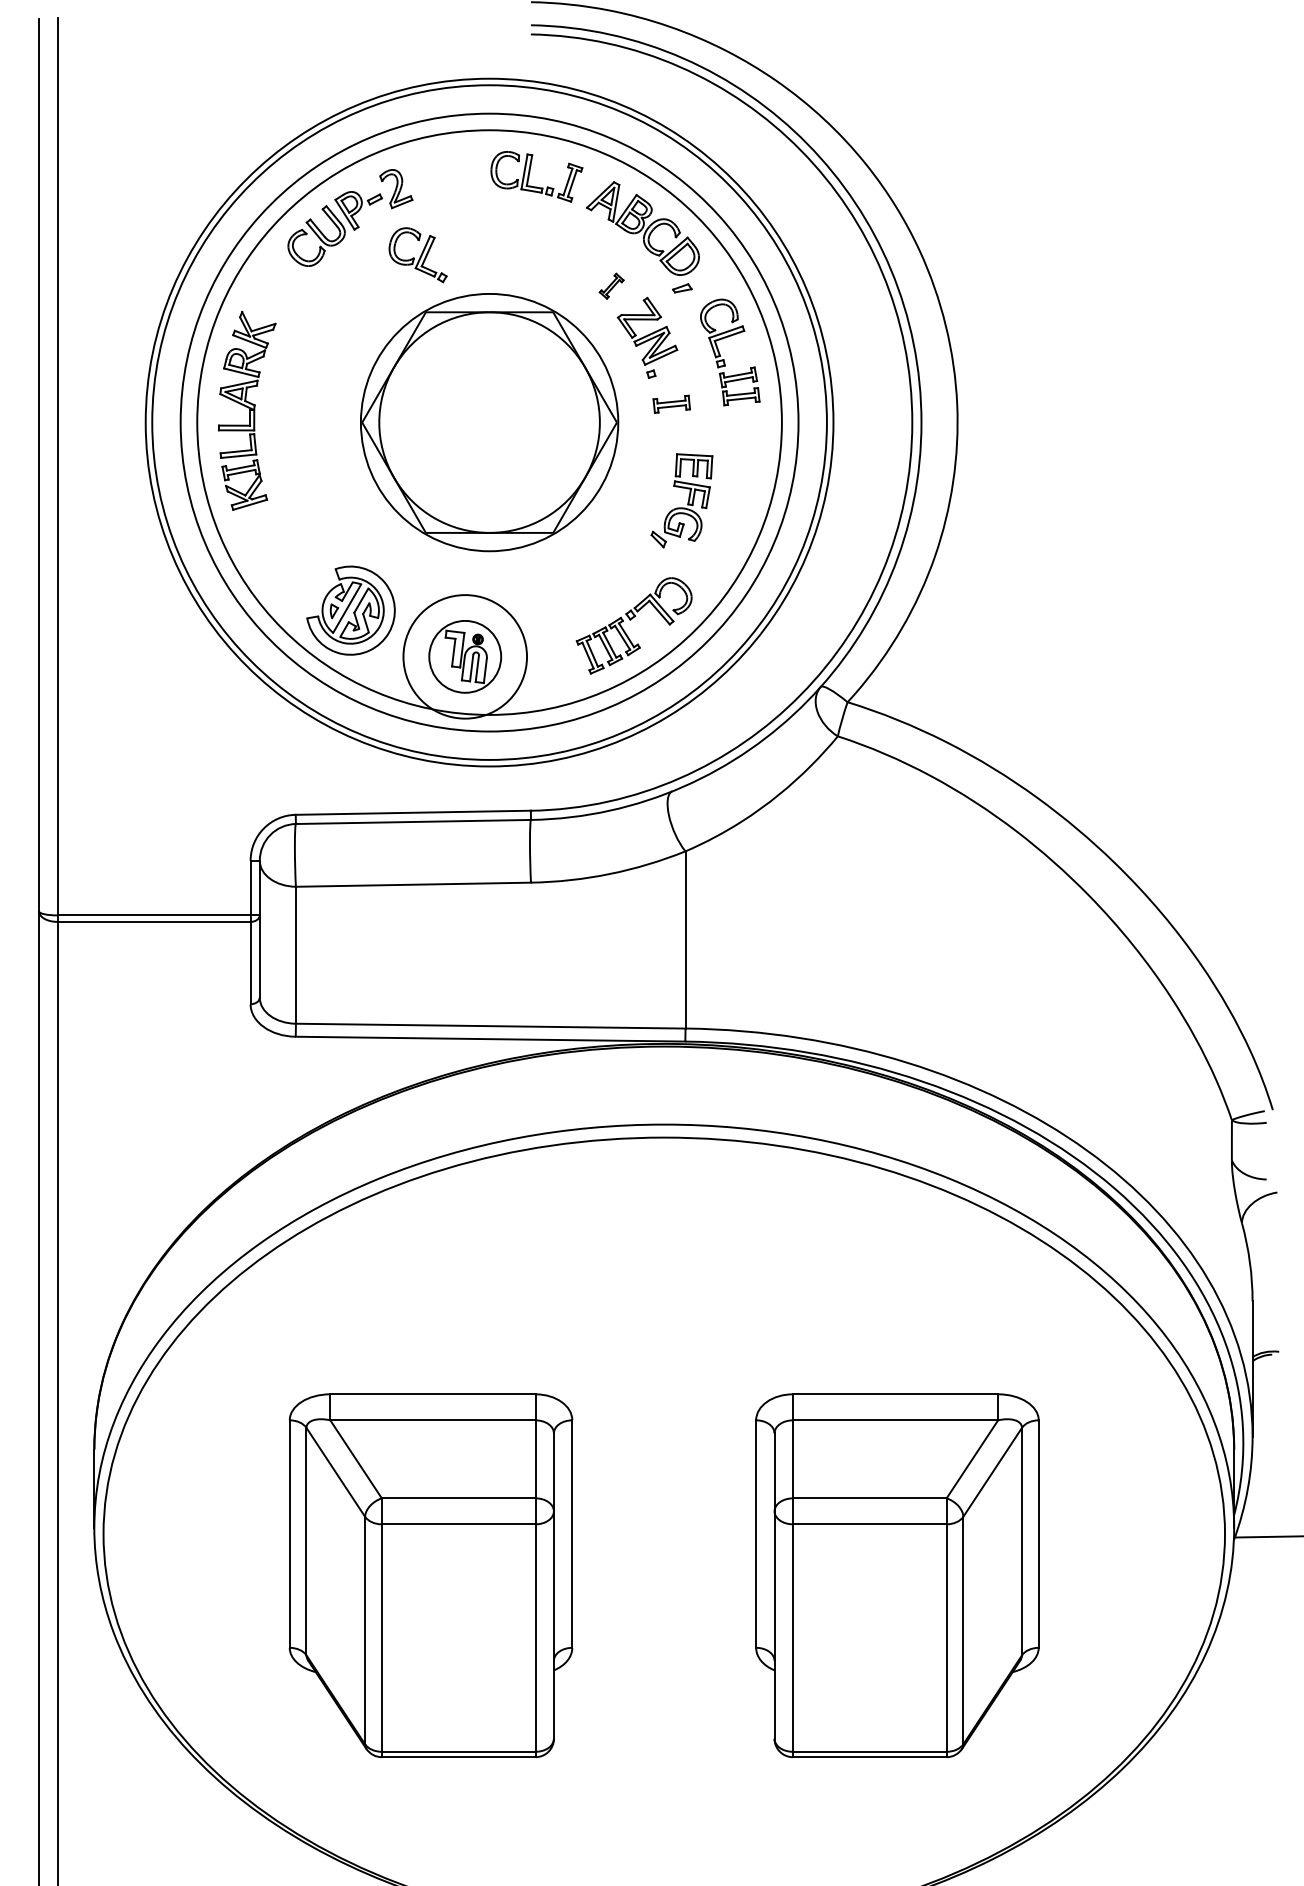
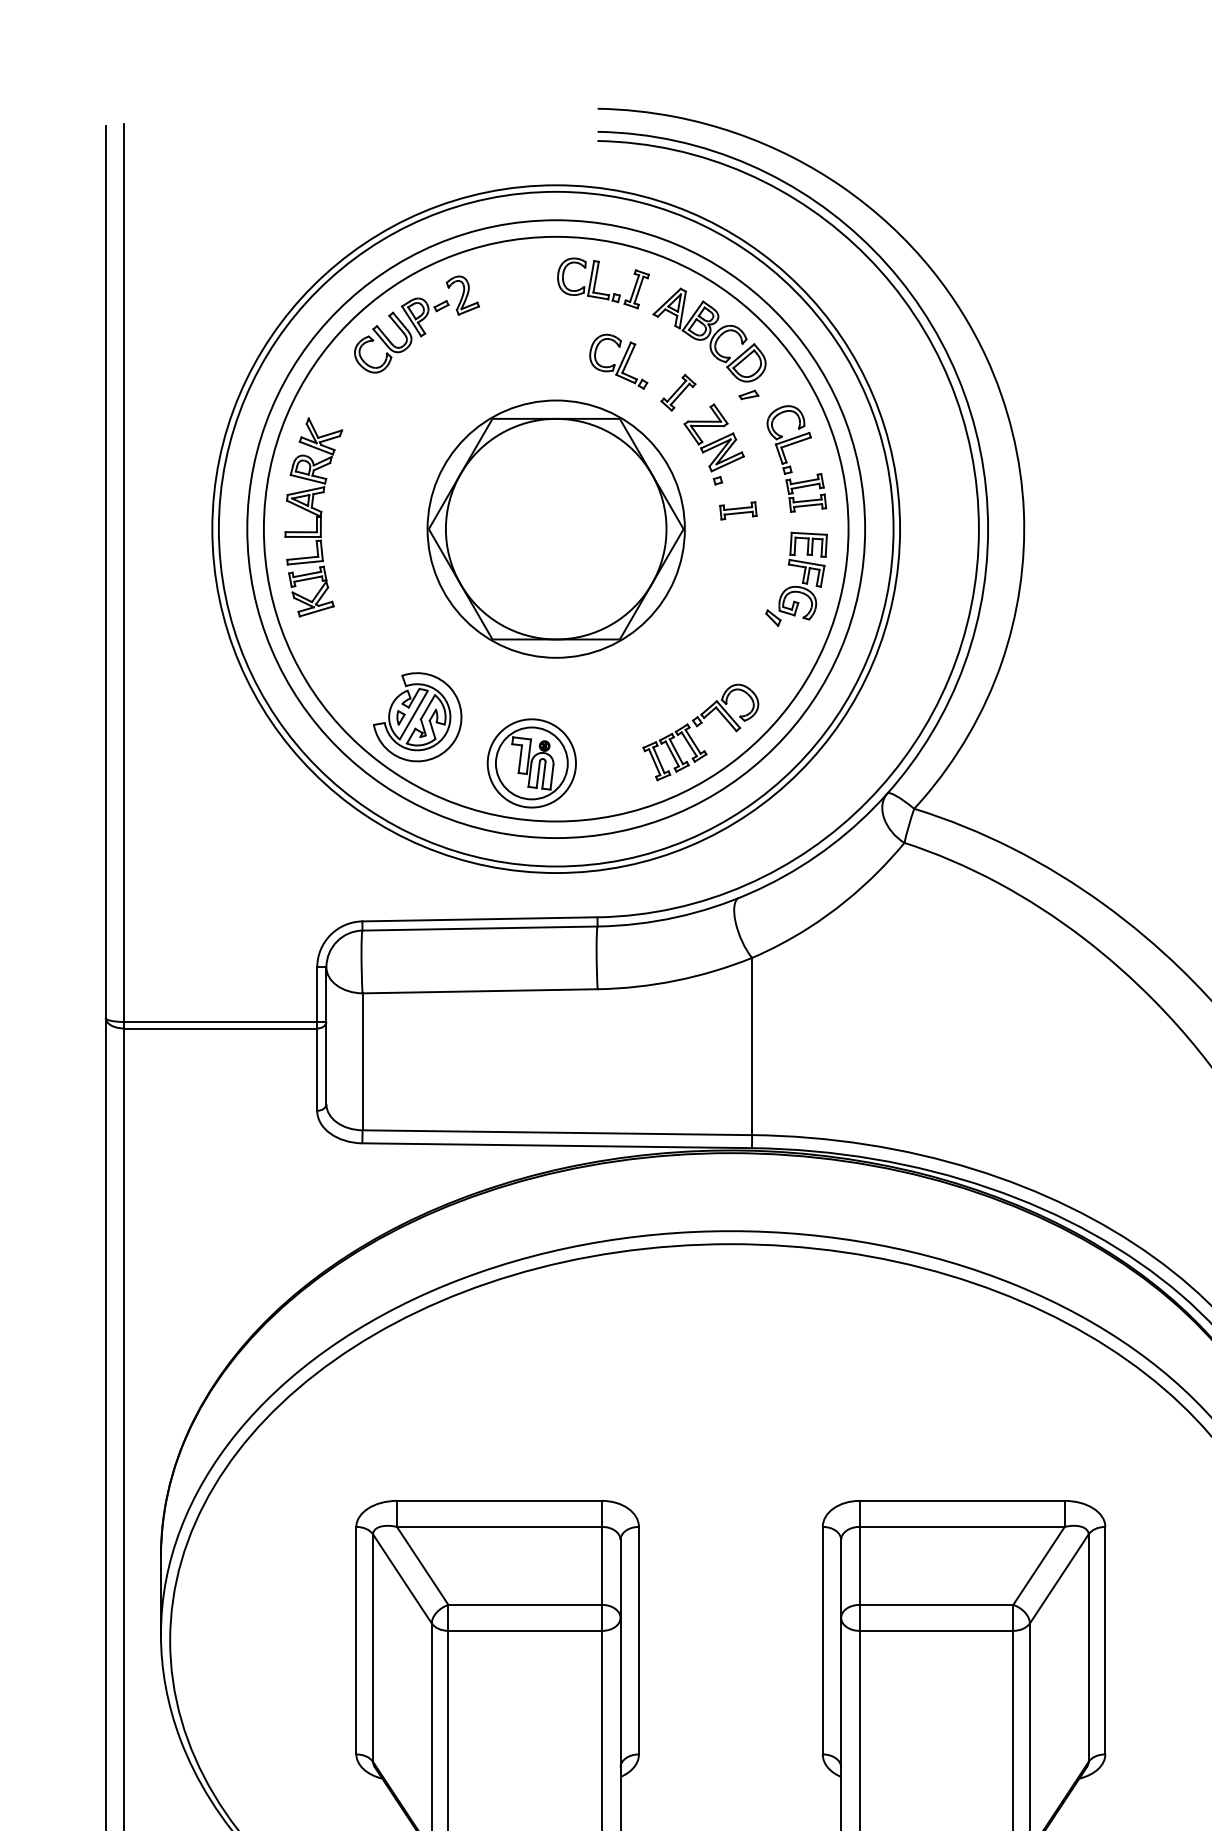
part: (417, 255) -> (618, 362), moved
part: (611, 286) -> (678, 393), size x1.43
part: (687, 501) -> (802, 580), moved
circle: (465, 656) -> (532, 763), size x0.71

